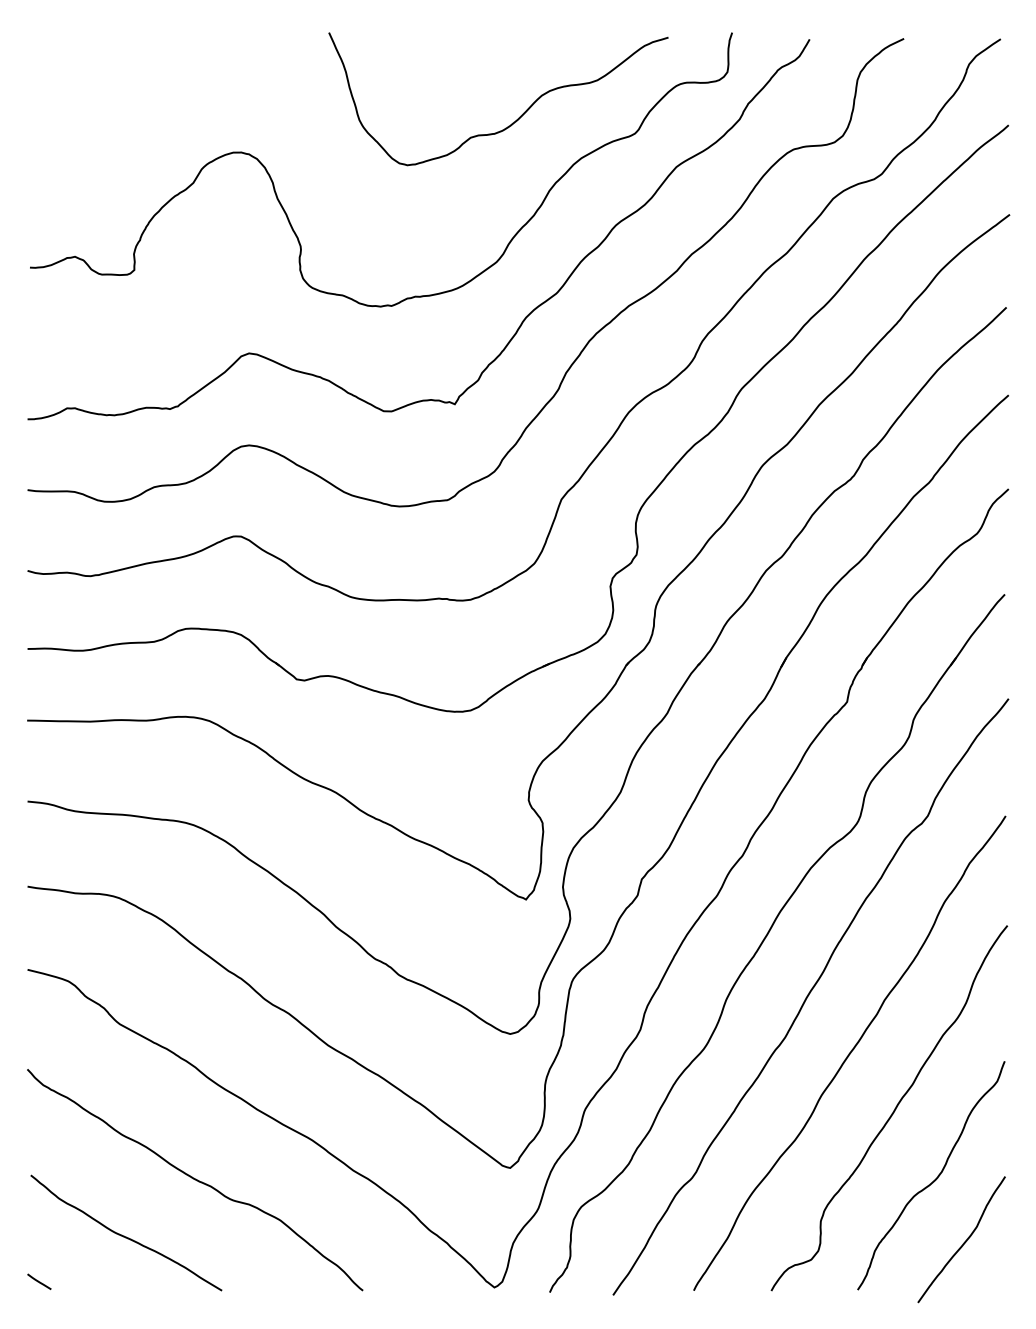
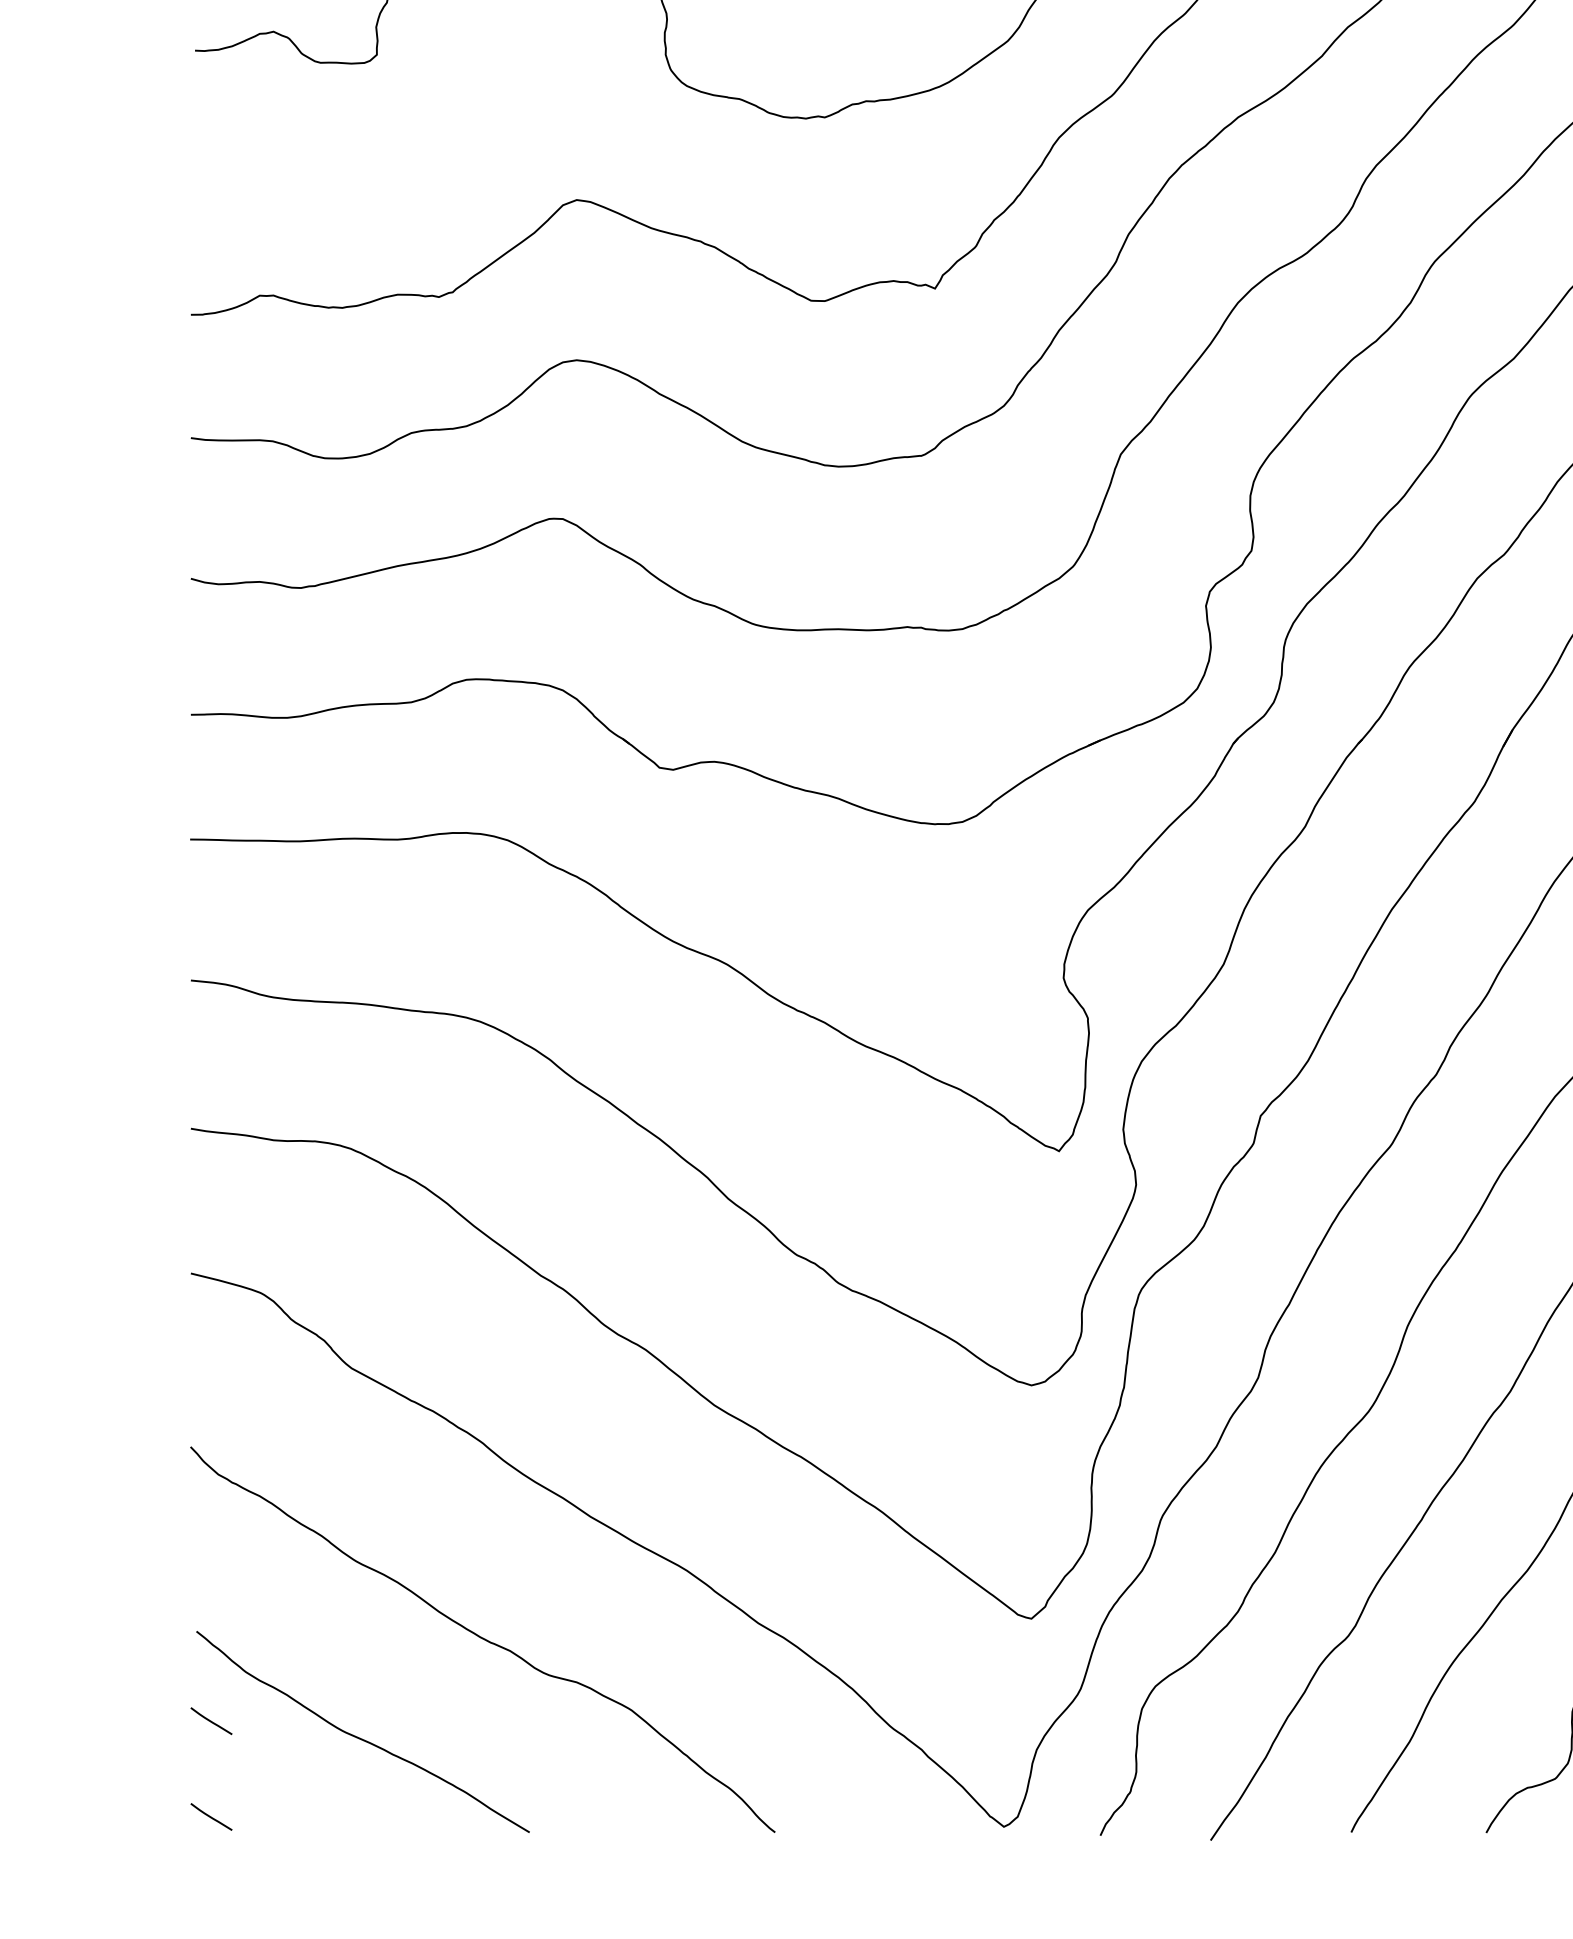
line: (39, 1226) -> (211, 1720), added

